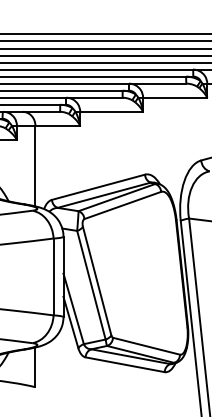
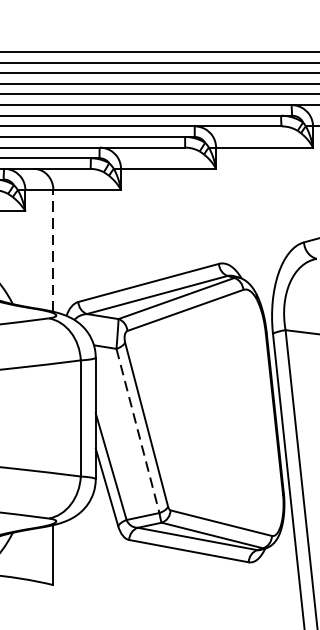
line: (35, 165) -> (53, 250), solid -> dashed
line: (91, 285) -> (138, 431), solid -> dashed

